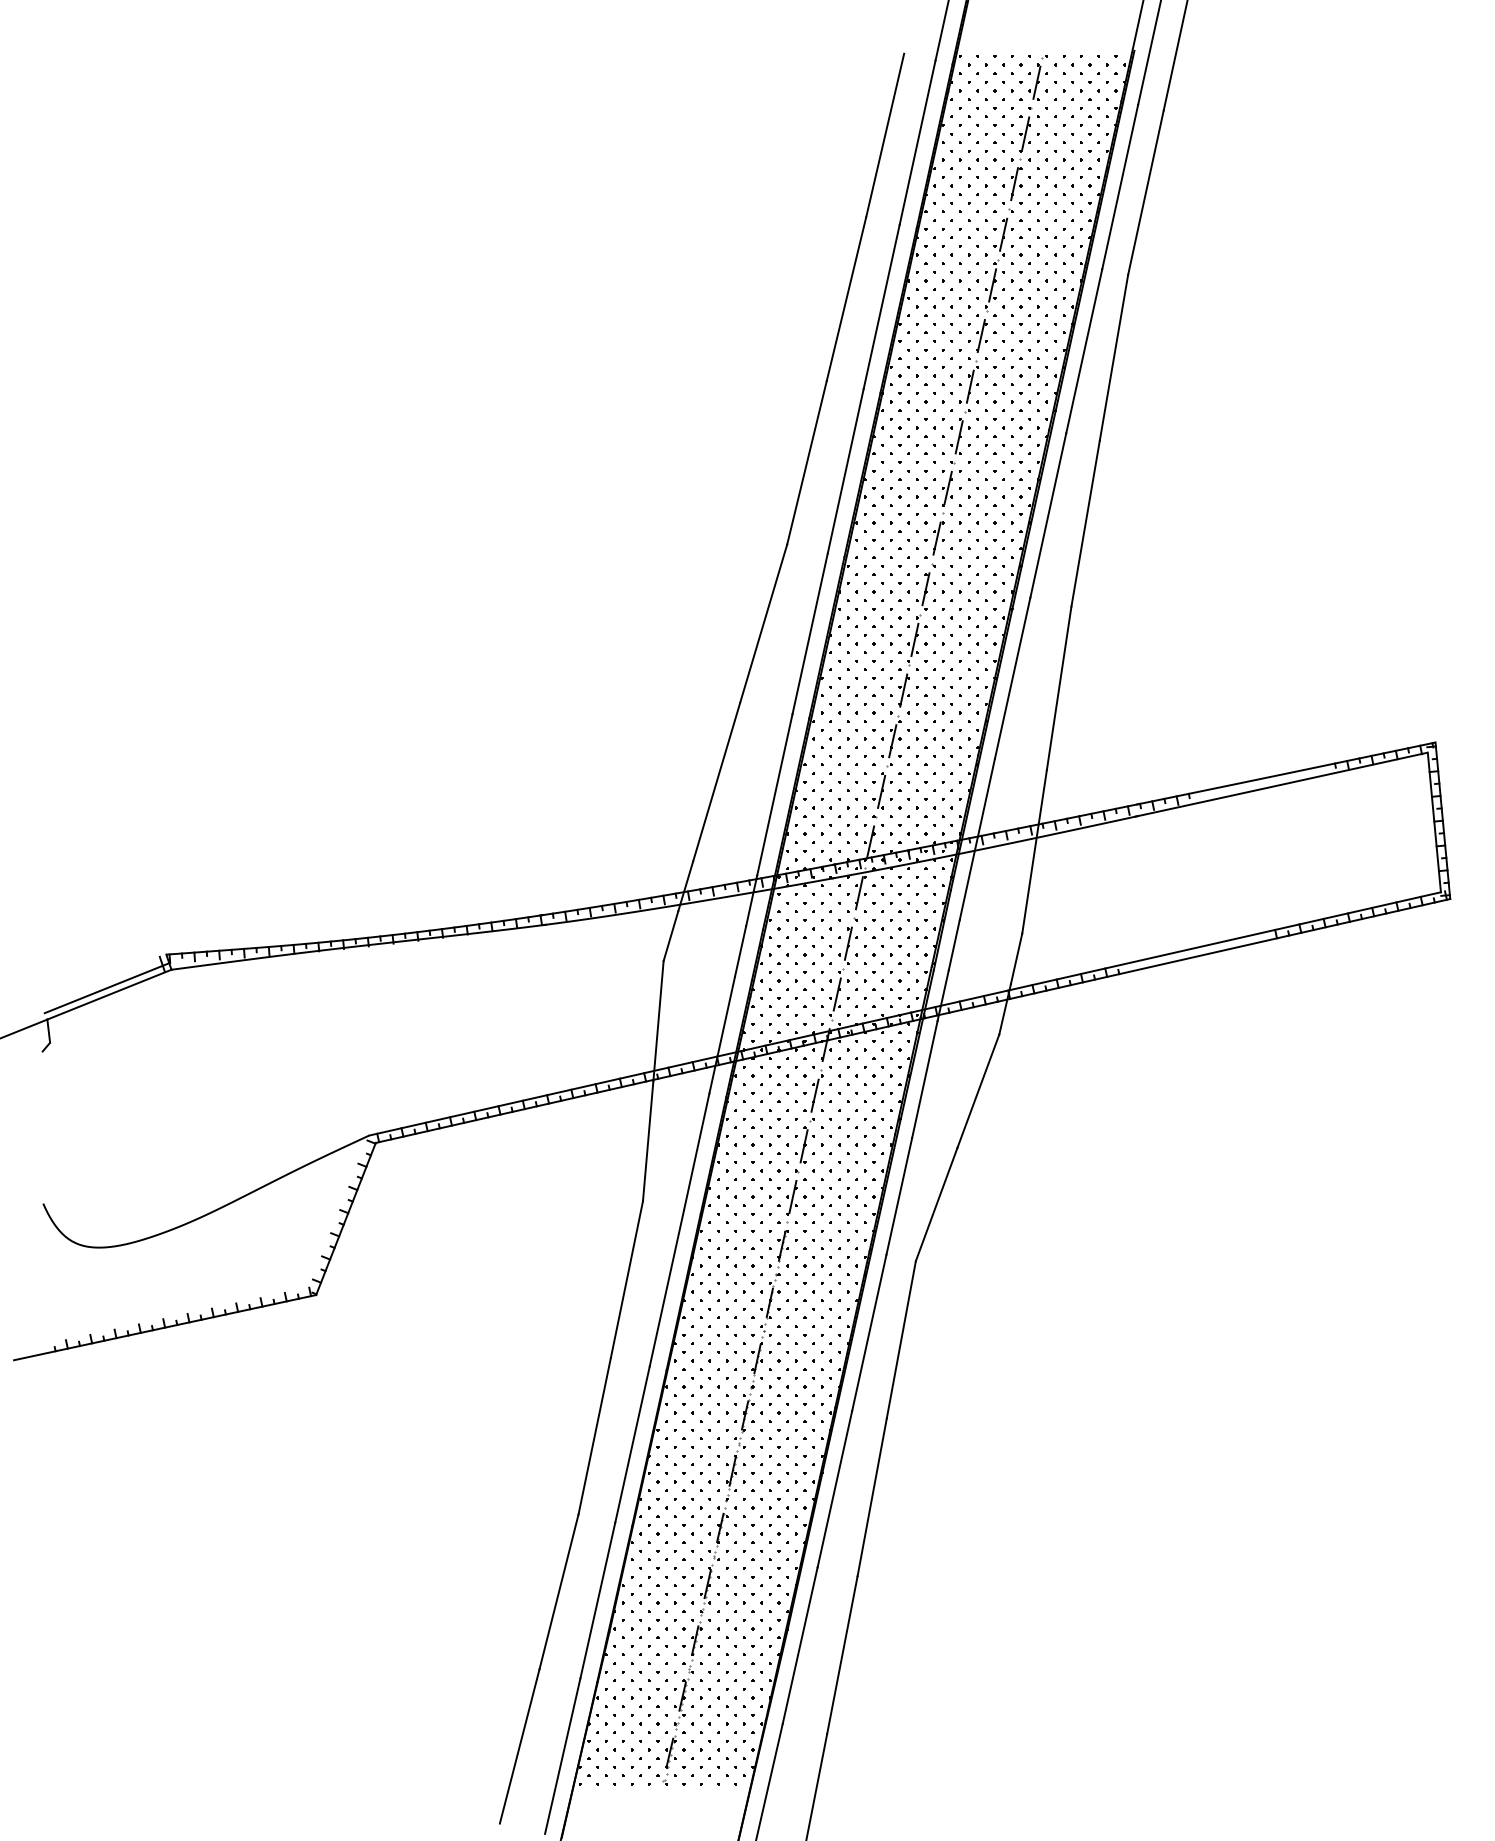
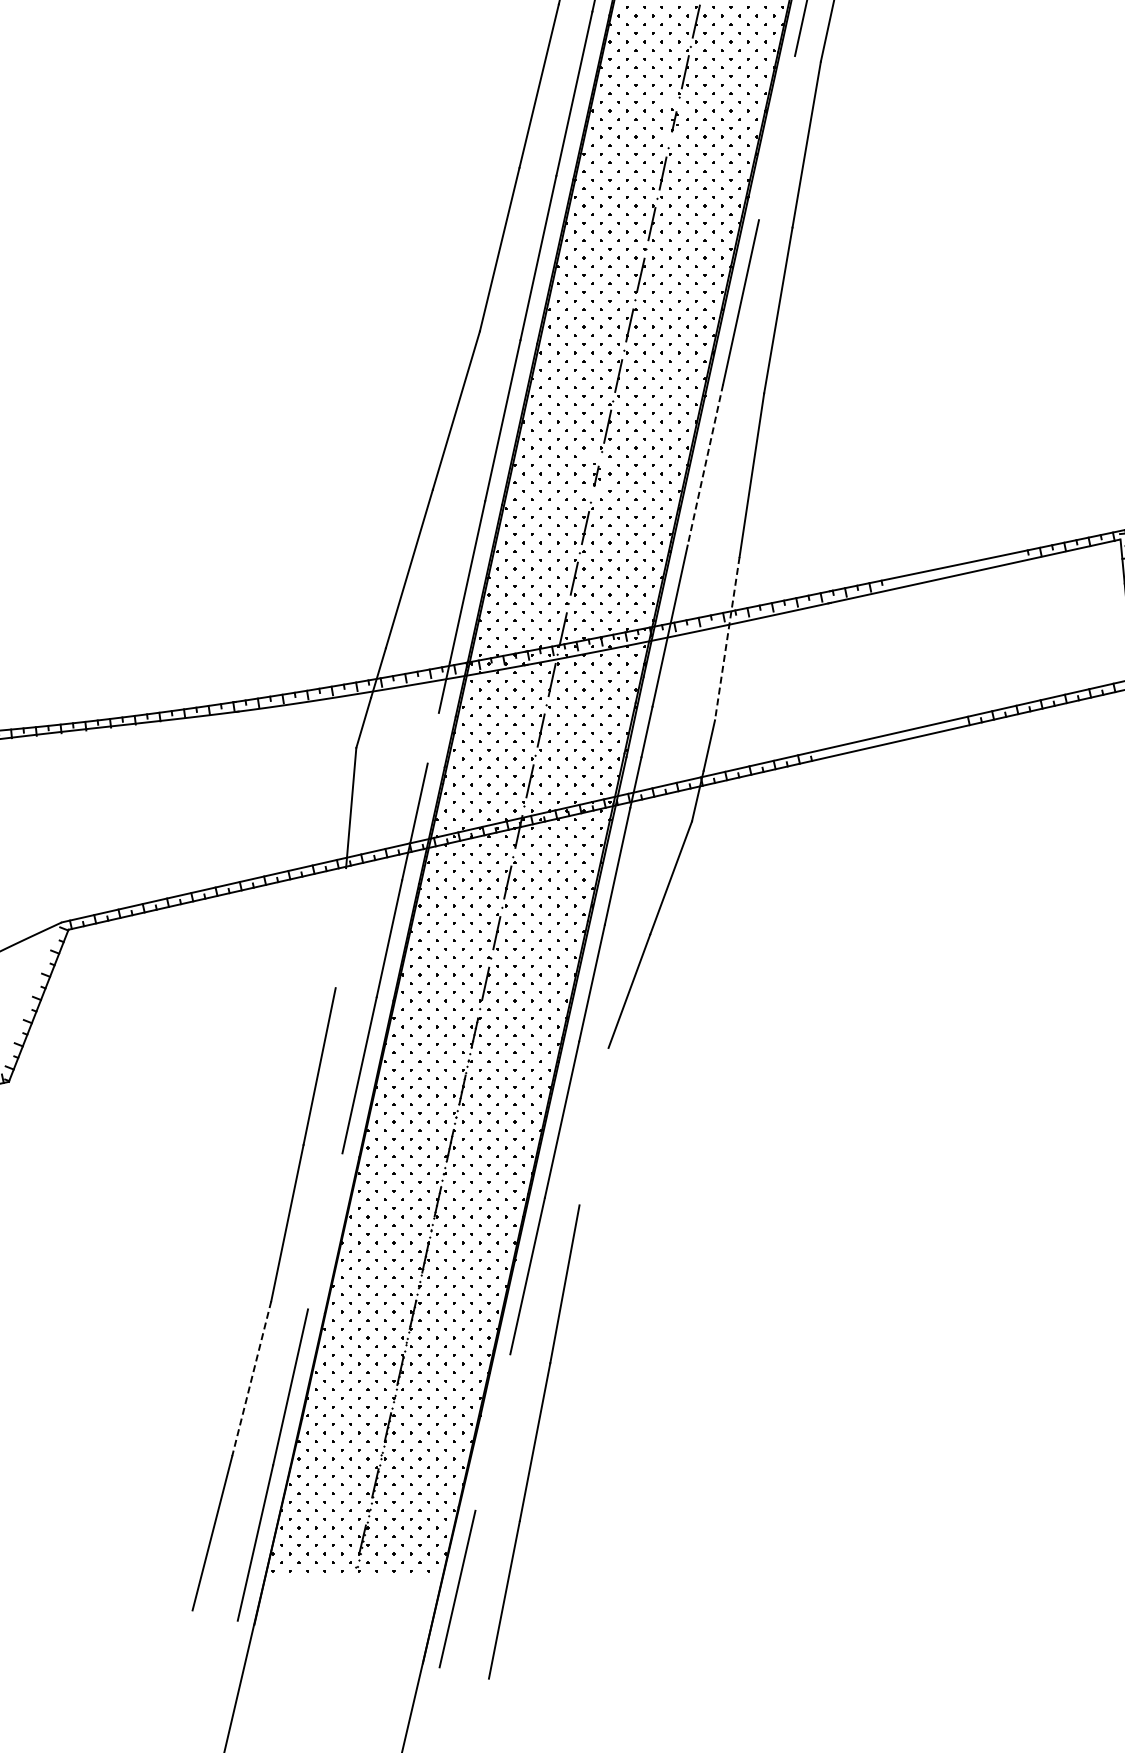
part: (981, 333) -> (674, 120), size x0.6
line: (1084, 351) -> (777, 138), removed
line: (1012, 678) -> (705, 465), solid -> dashed
part: (903, 687) -> (596, 474), size x0.6
line: (1034, 851) -> (727, 638), solid -> dashed
line: (740, 951) -> (433, 738), removed
line: (647, 1141) -> (340, 928), removed
line: (900, 1339) -> (593, 1126), removed
line: (632, 1444) -> (325, 1231), removed
line: (559, 1591) -> (252, 1378), solid -> dashed
line: (799, 1645) -> (492, 1432), removed

